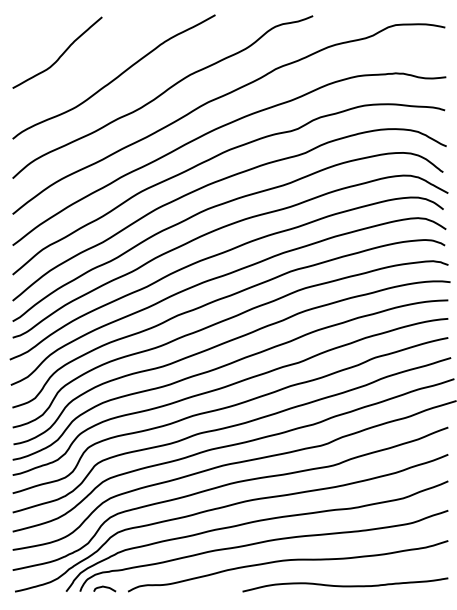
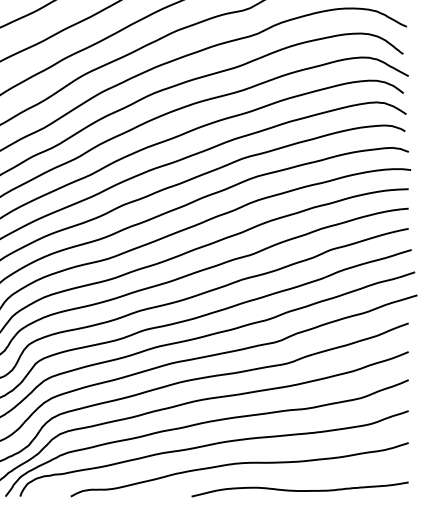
curve: (104, 587) -> (45, 492), removed

